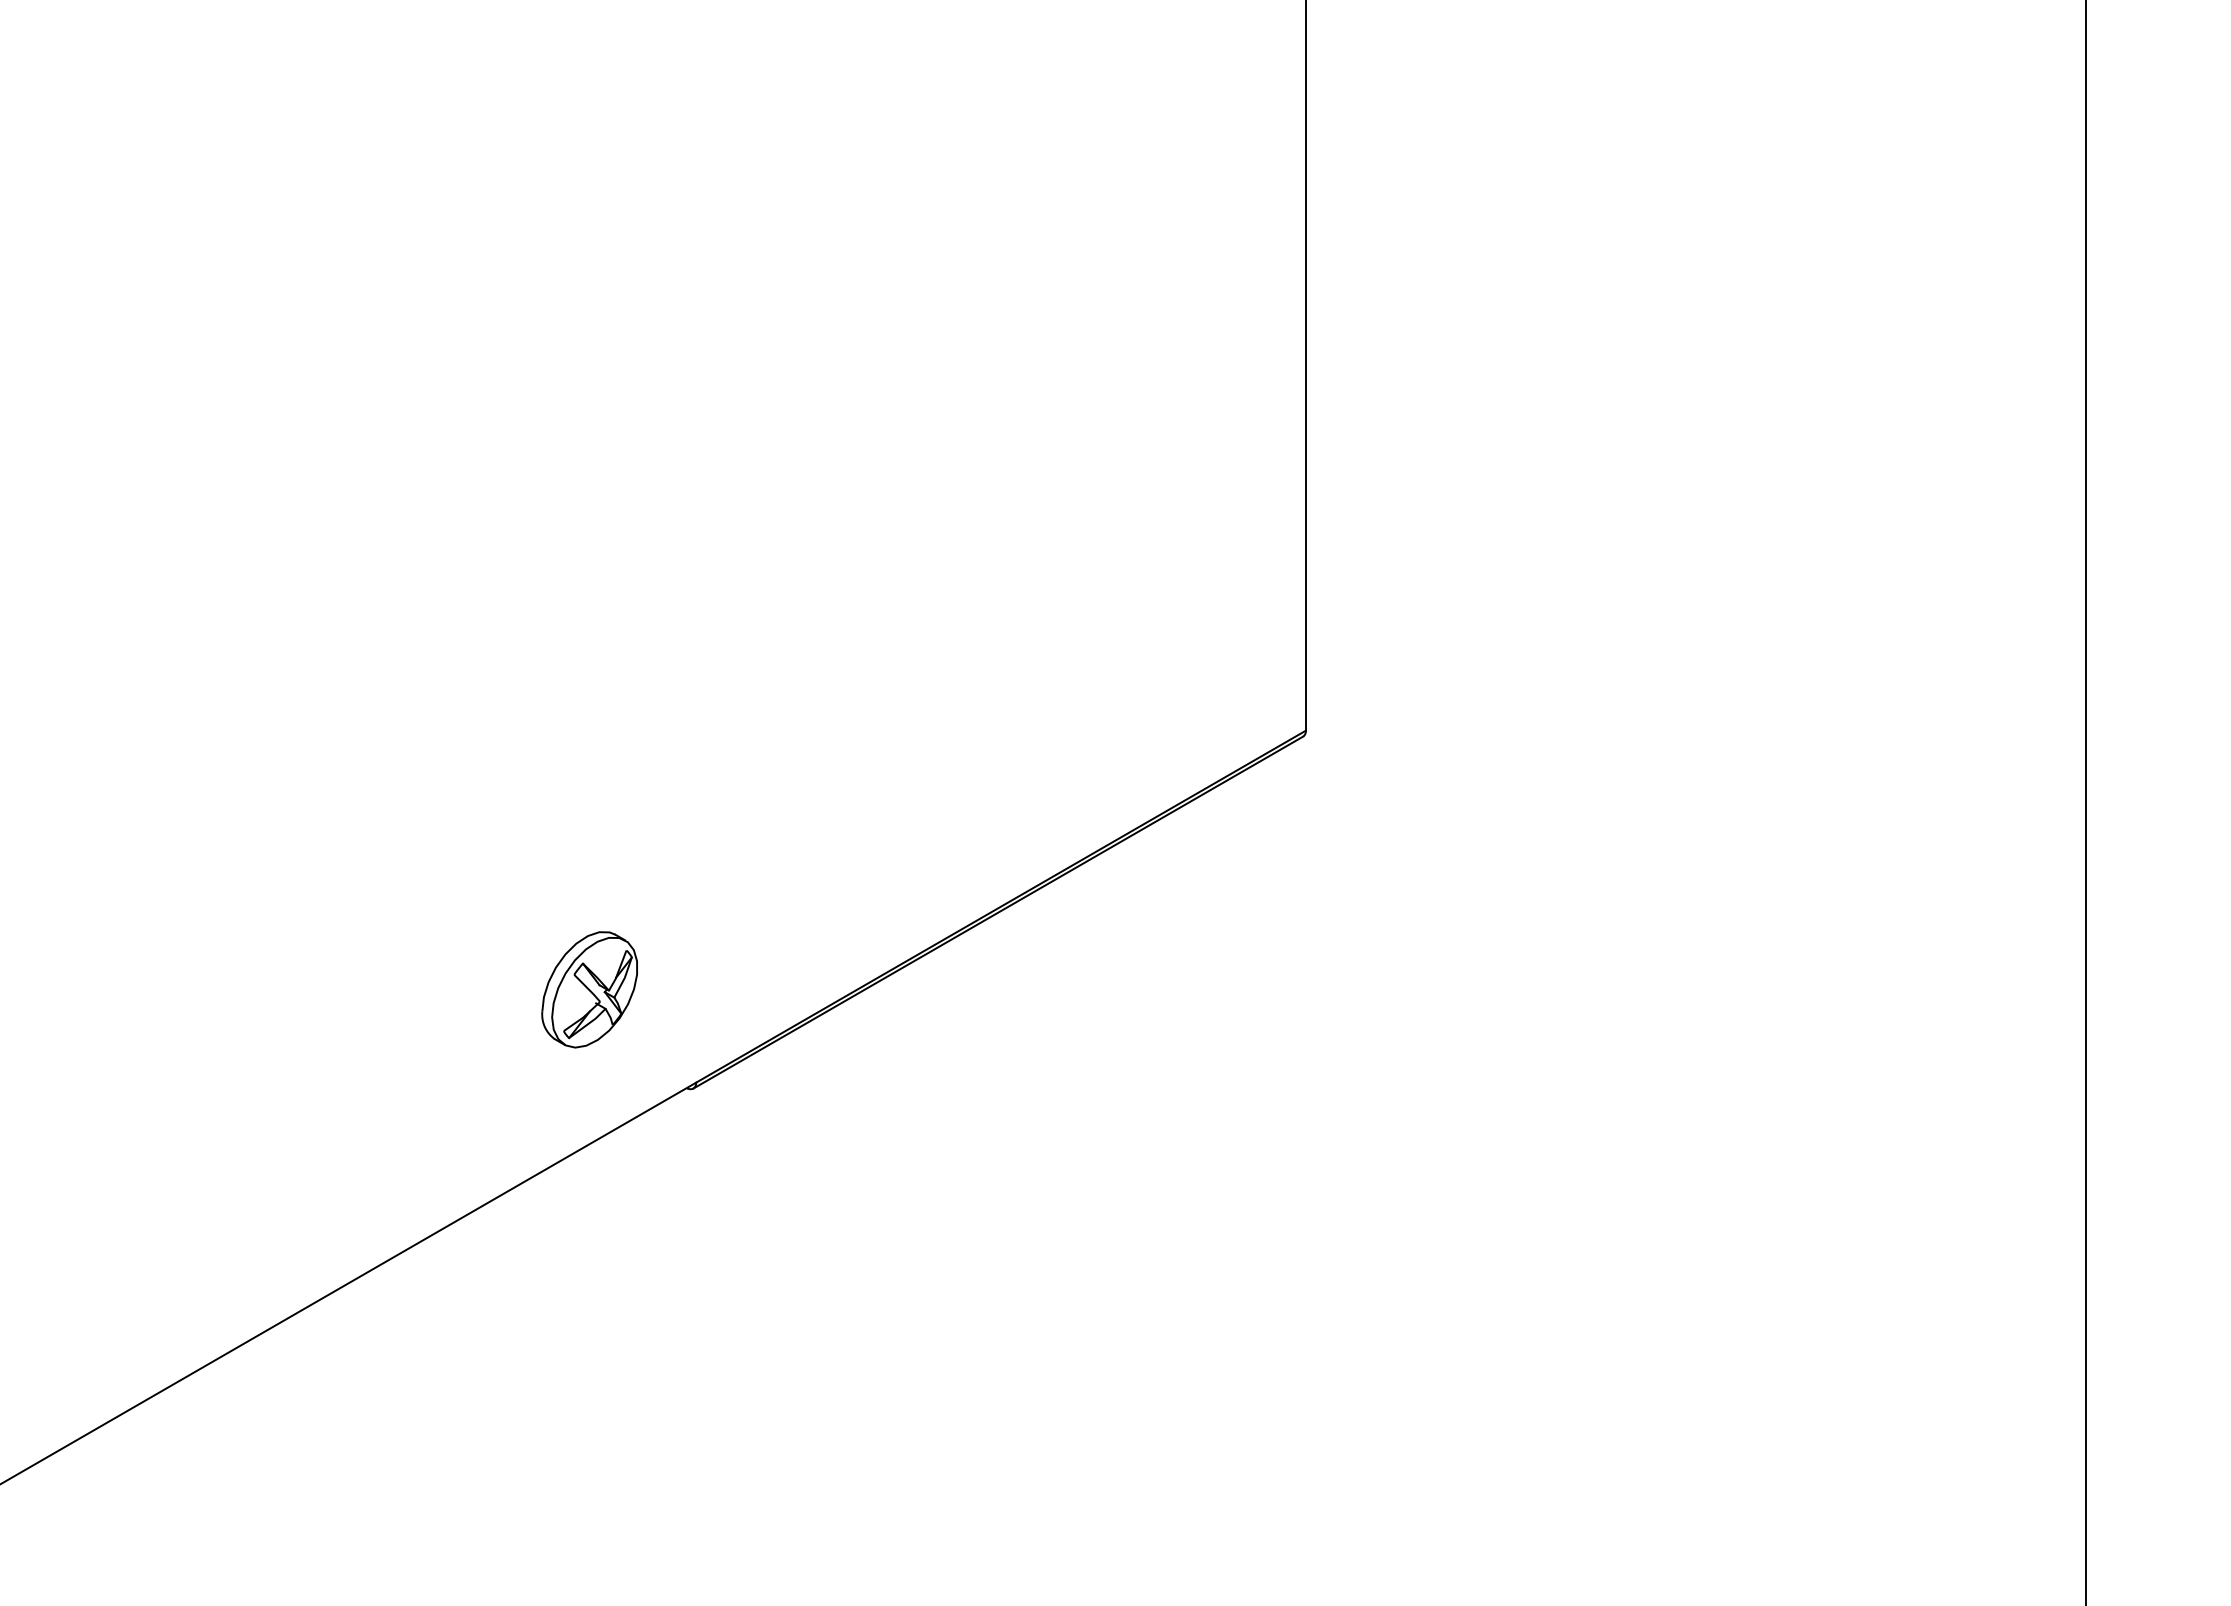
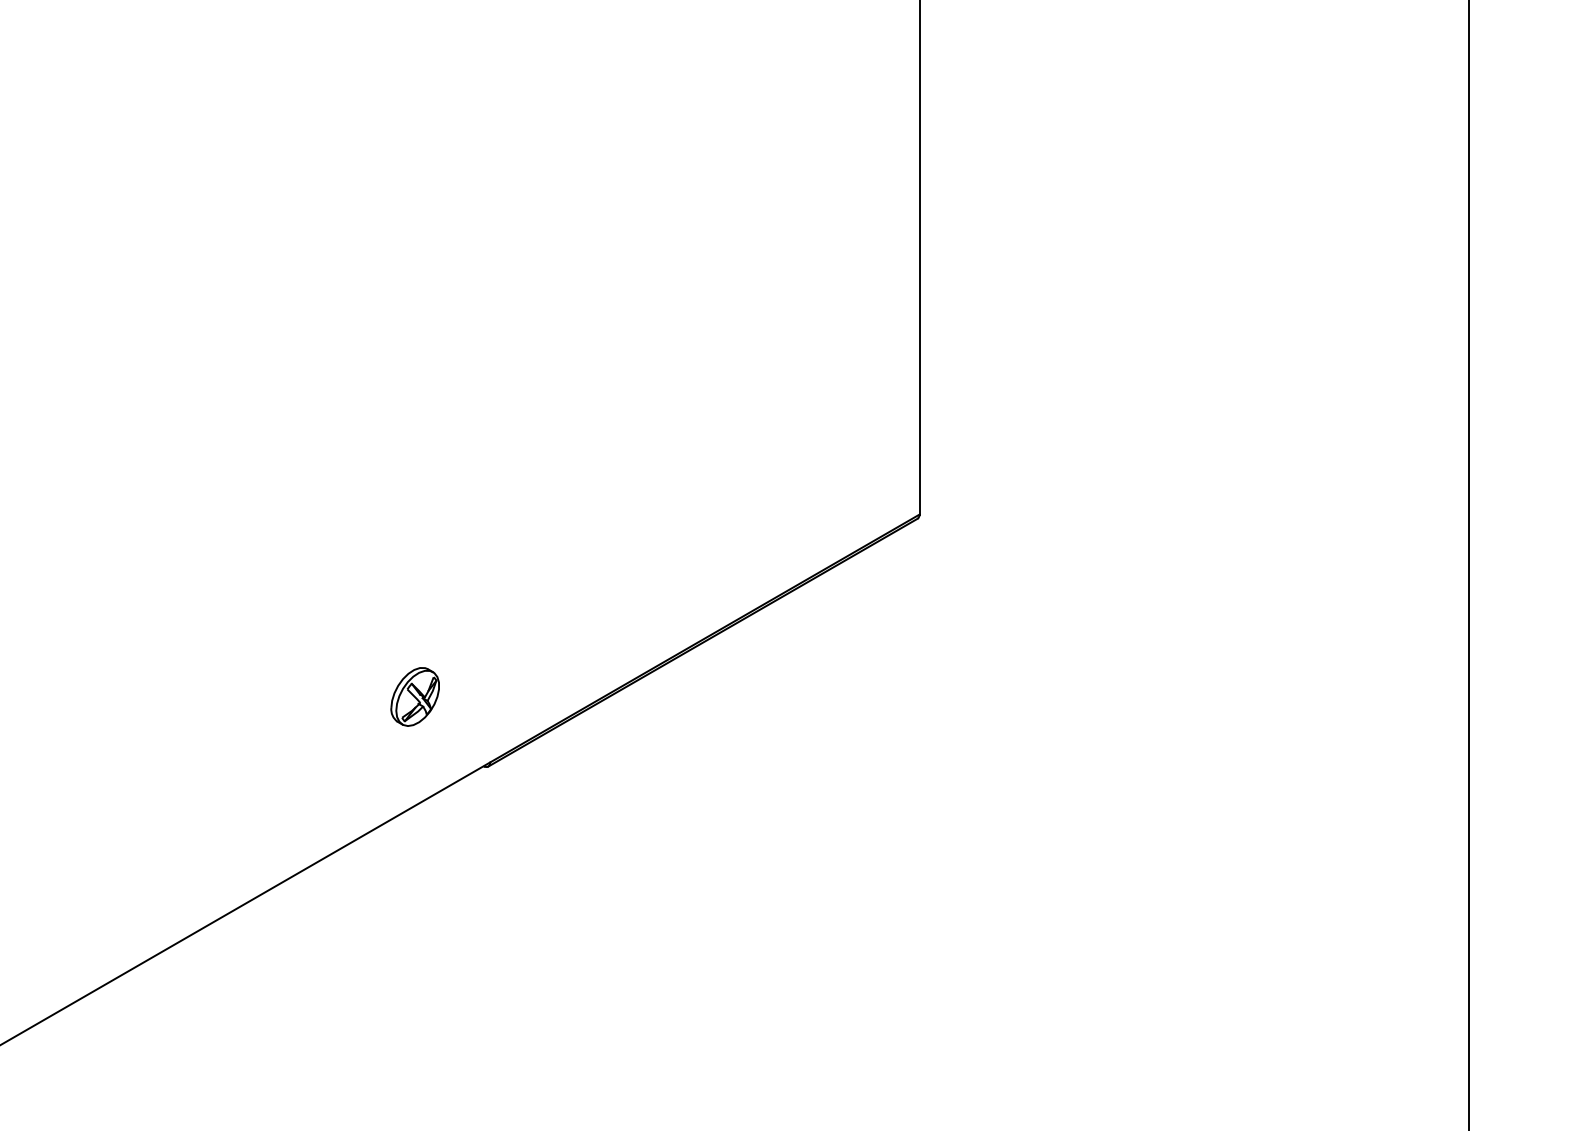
part: (589, 989) -> (415, 696), size x0.71

